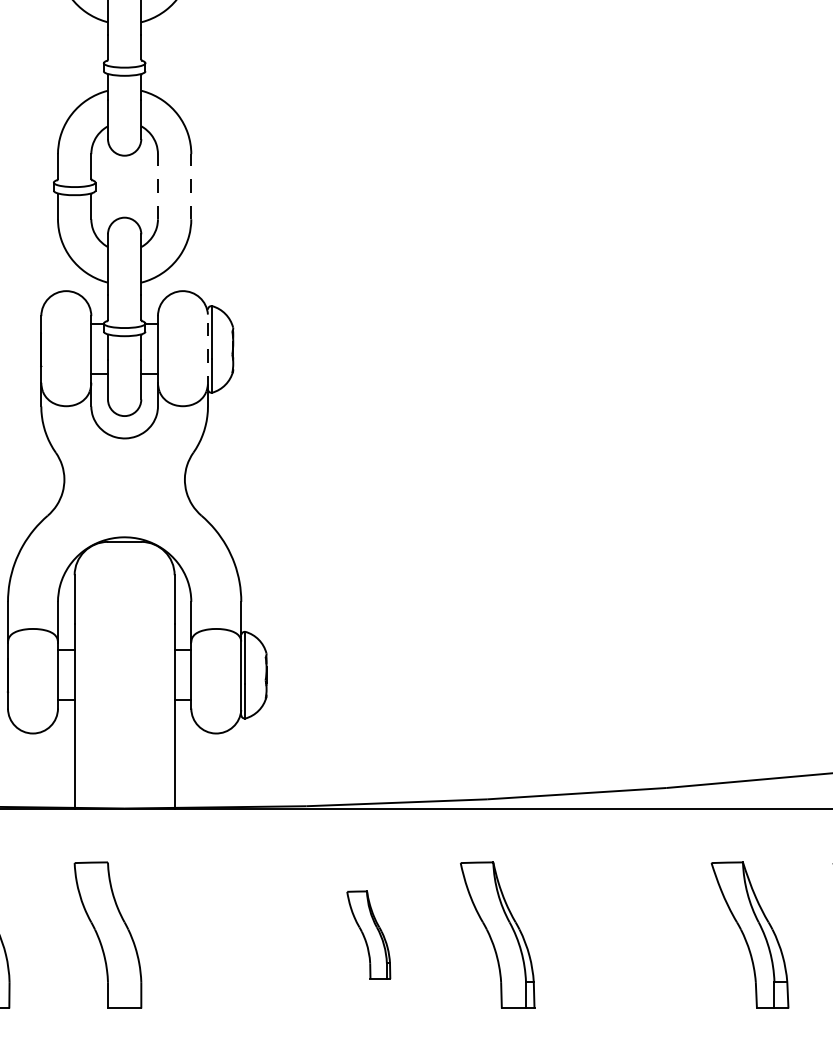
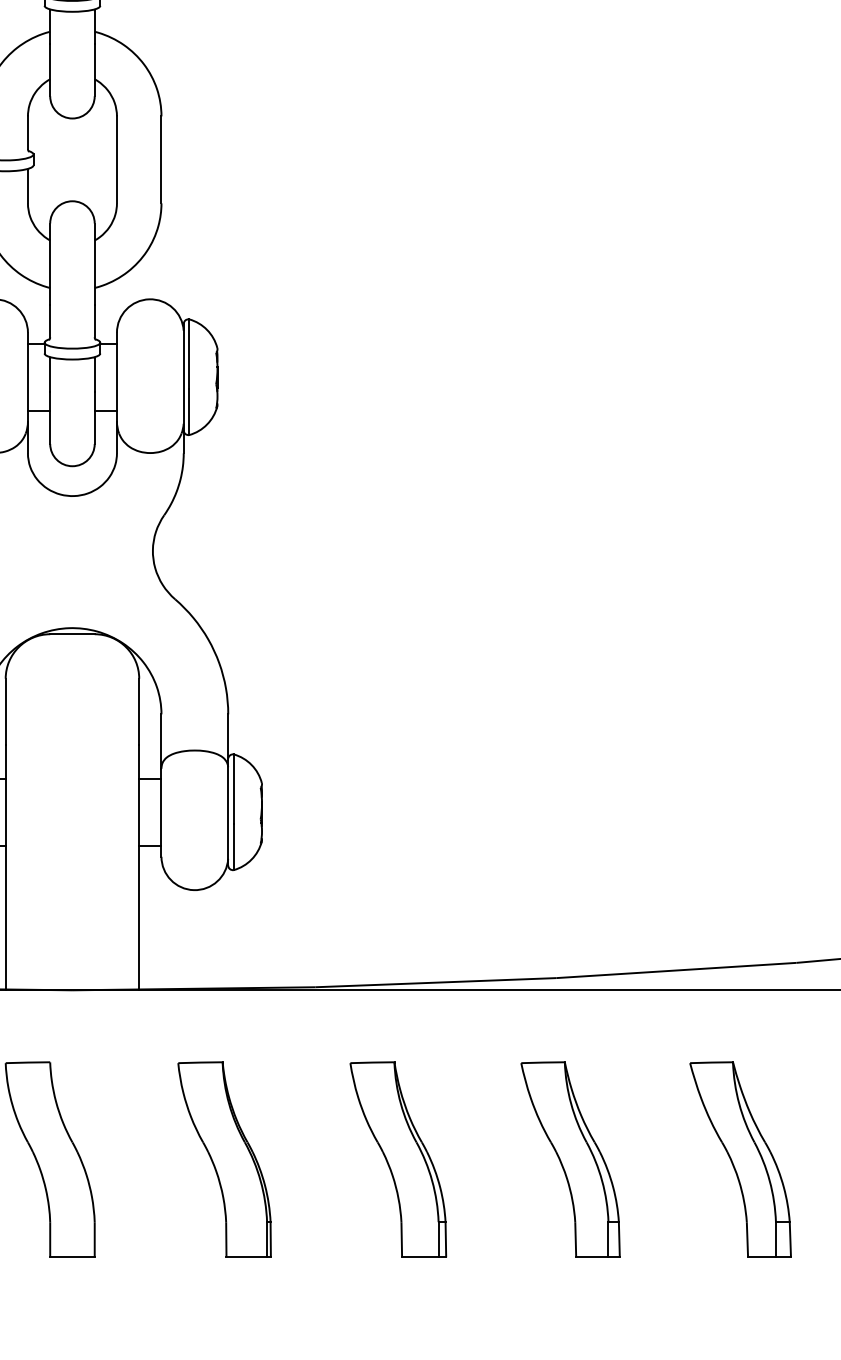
line: (157, 186) -> (116, 159), dashed -> solid
line: (191, 186) -> (161, 159), dashed -> solid
line: (207, 349) -> (183, 377), dashed -> solid
part: (238, 934) -> (224, 1158), added
part: (368, 934) -> (398, 1158), size x1.67
part: (624, 934) -> (740, 1158), added

